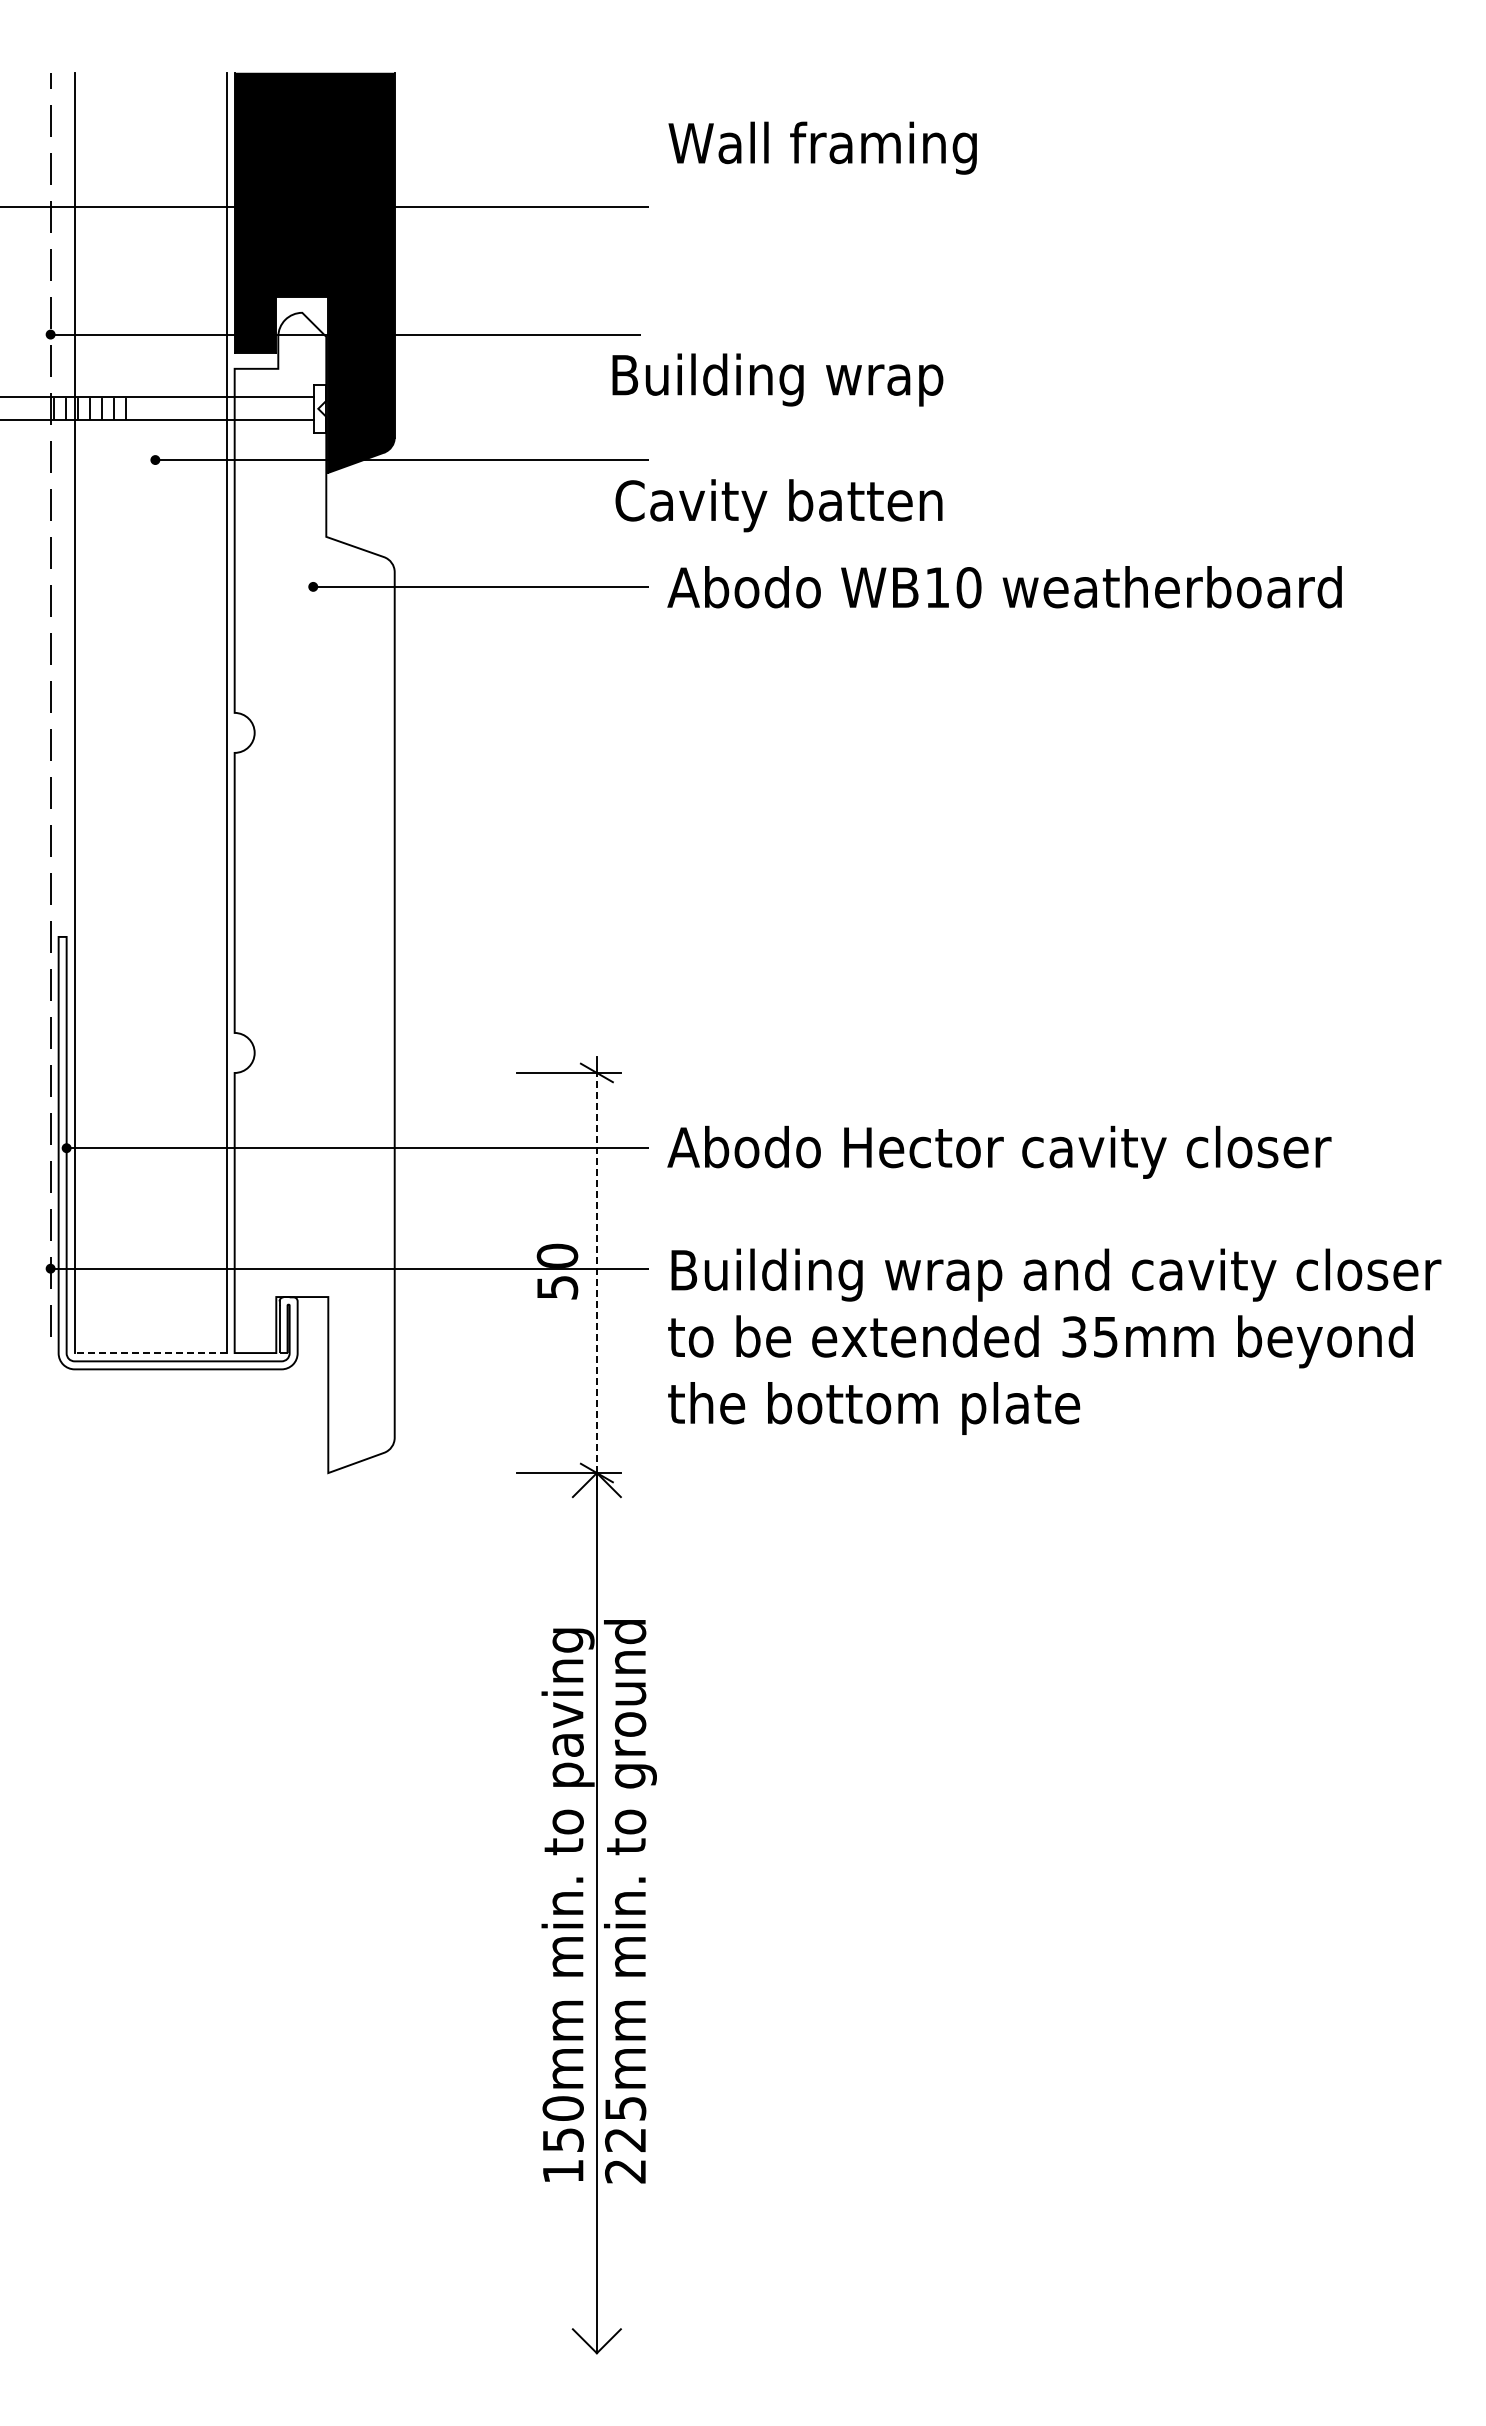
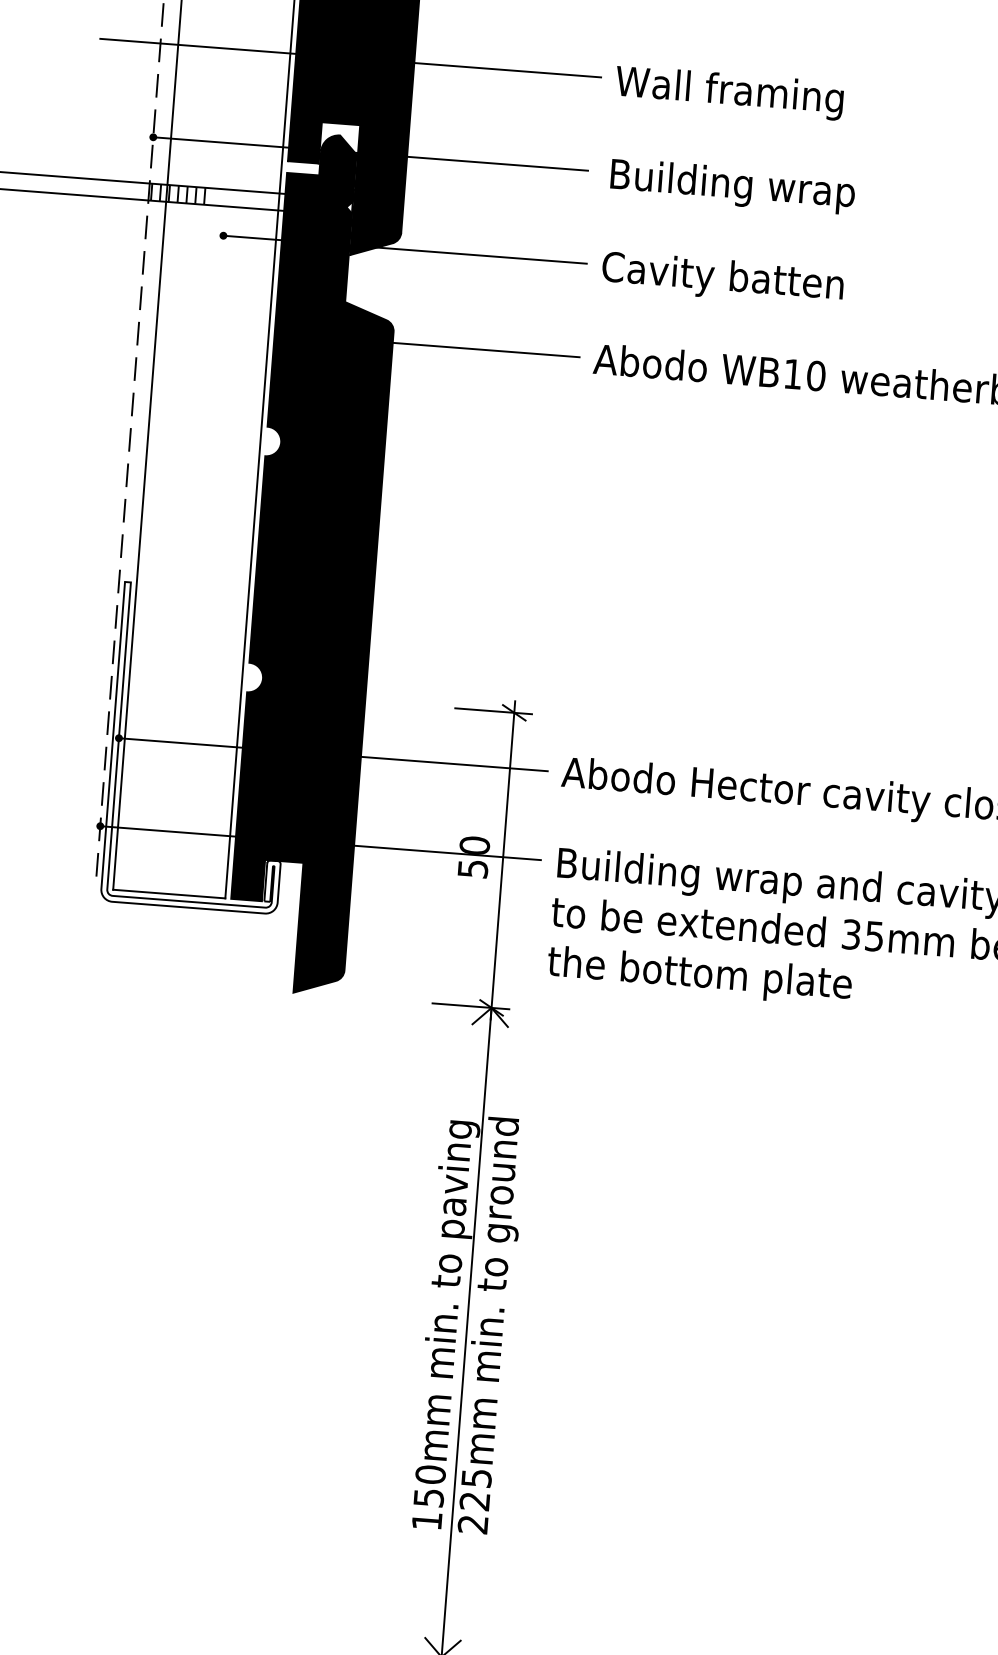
text: (822, 147) -> (729, 92), moved
text: (777, 379) -> (732, 186), moved
text: (778, 505) -> (722, 278), moved
fill: (314, 892) -> (316, 563), added
line: (596, 1272) -> (502, 859), dashed -> solid
line: (150, 1353) -> (169, 894), dashed -> solid

